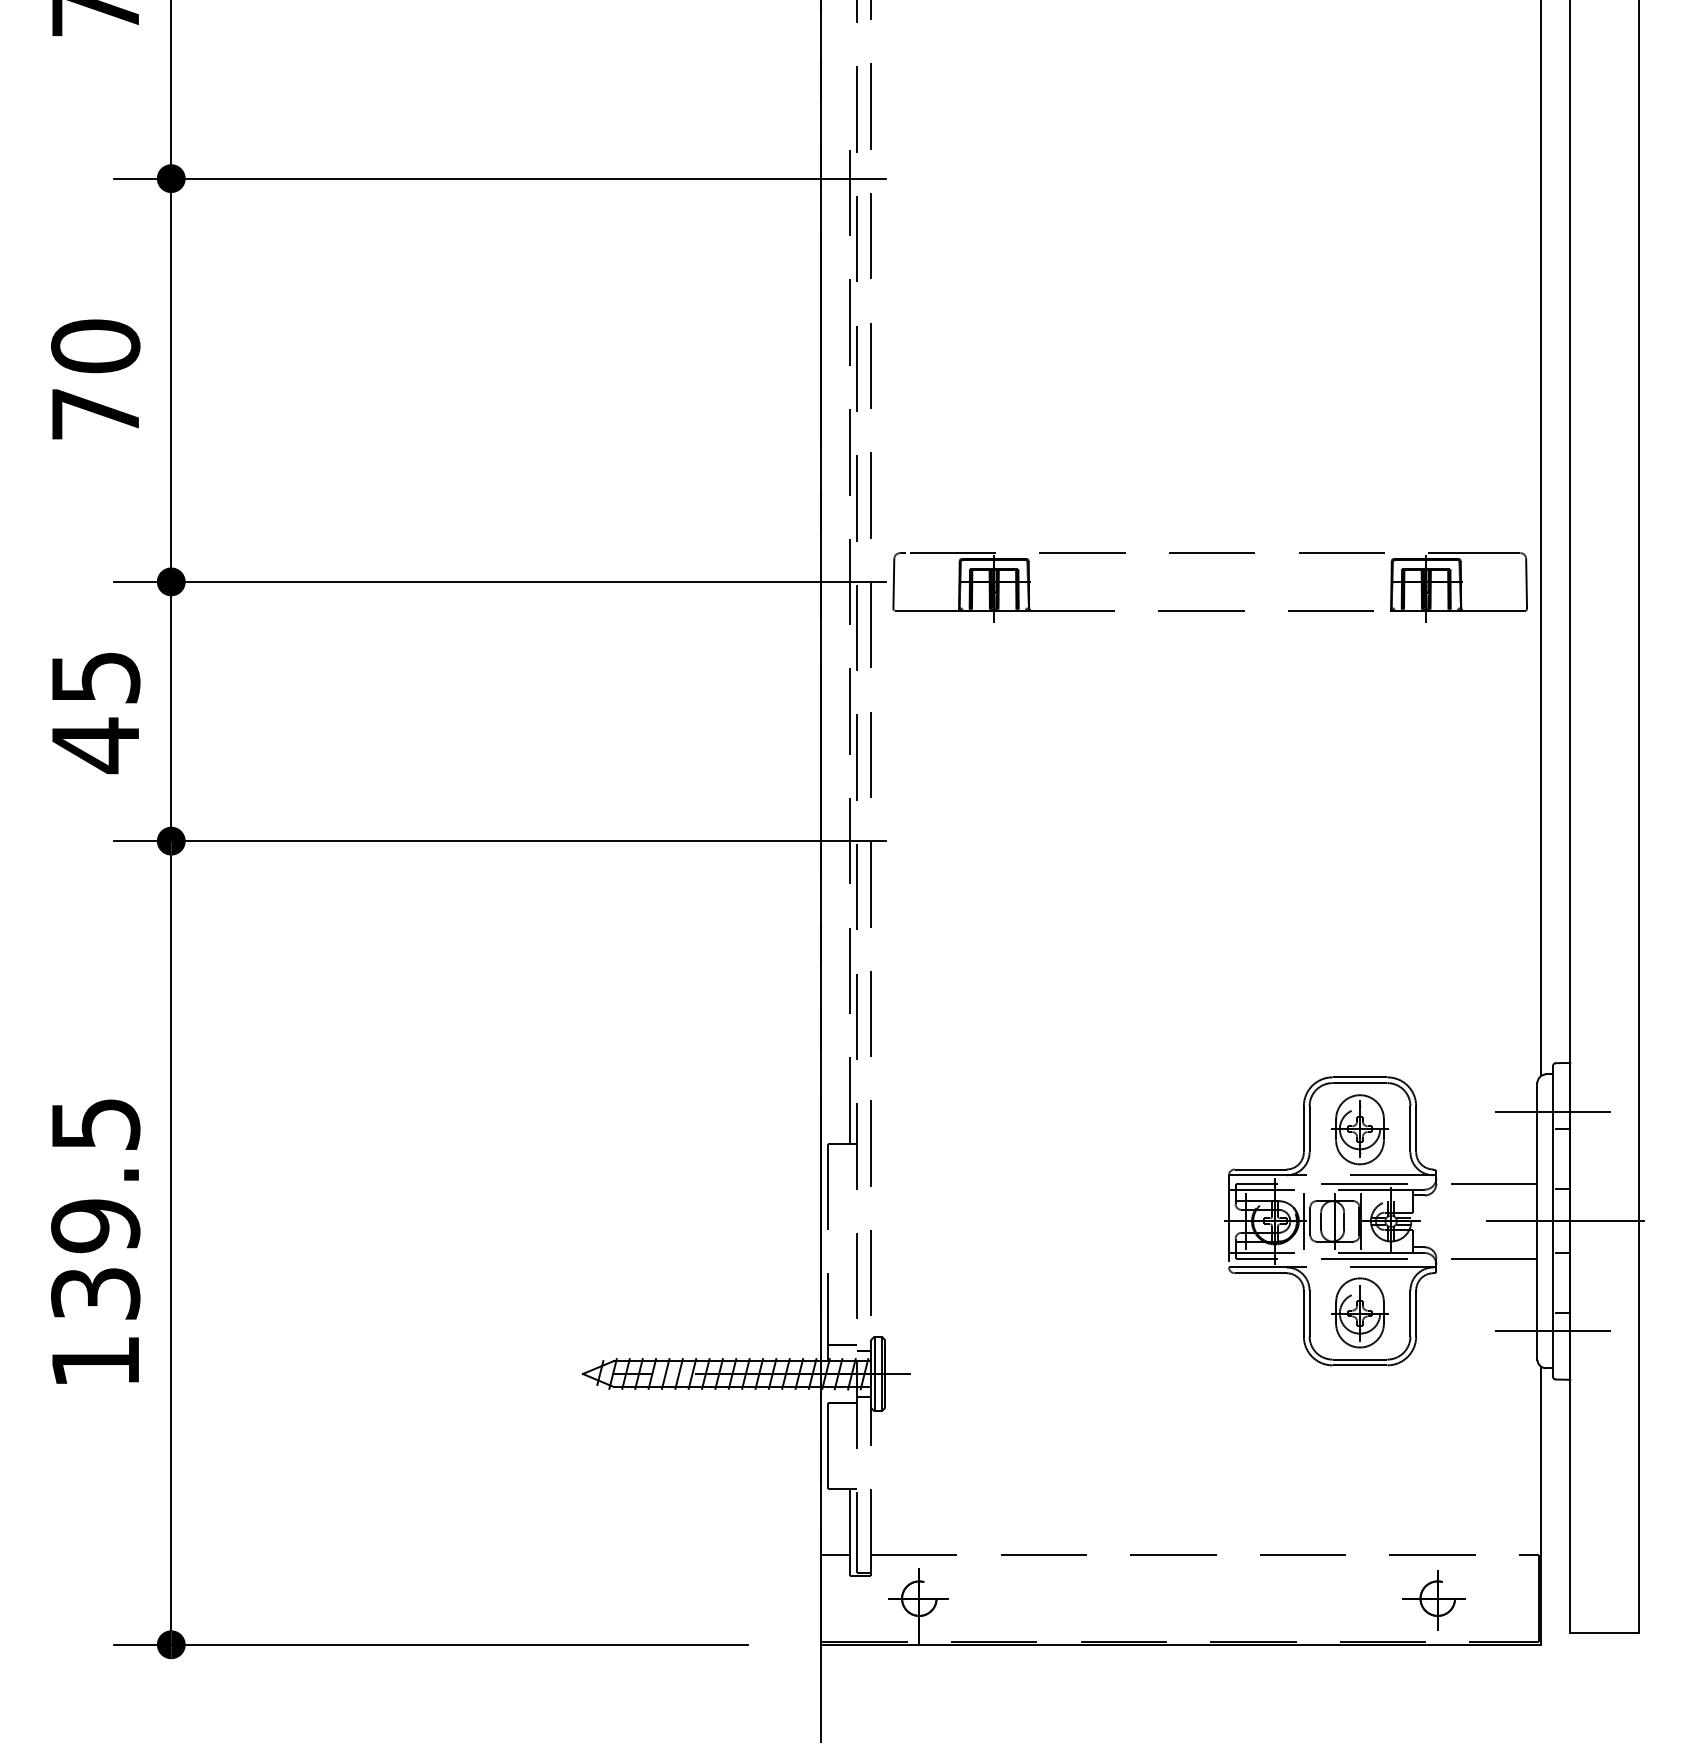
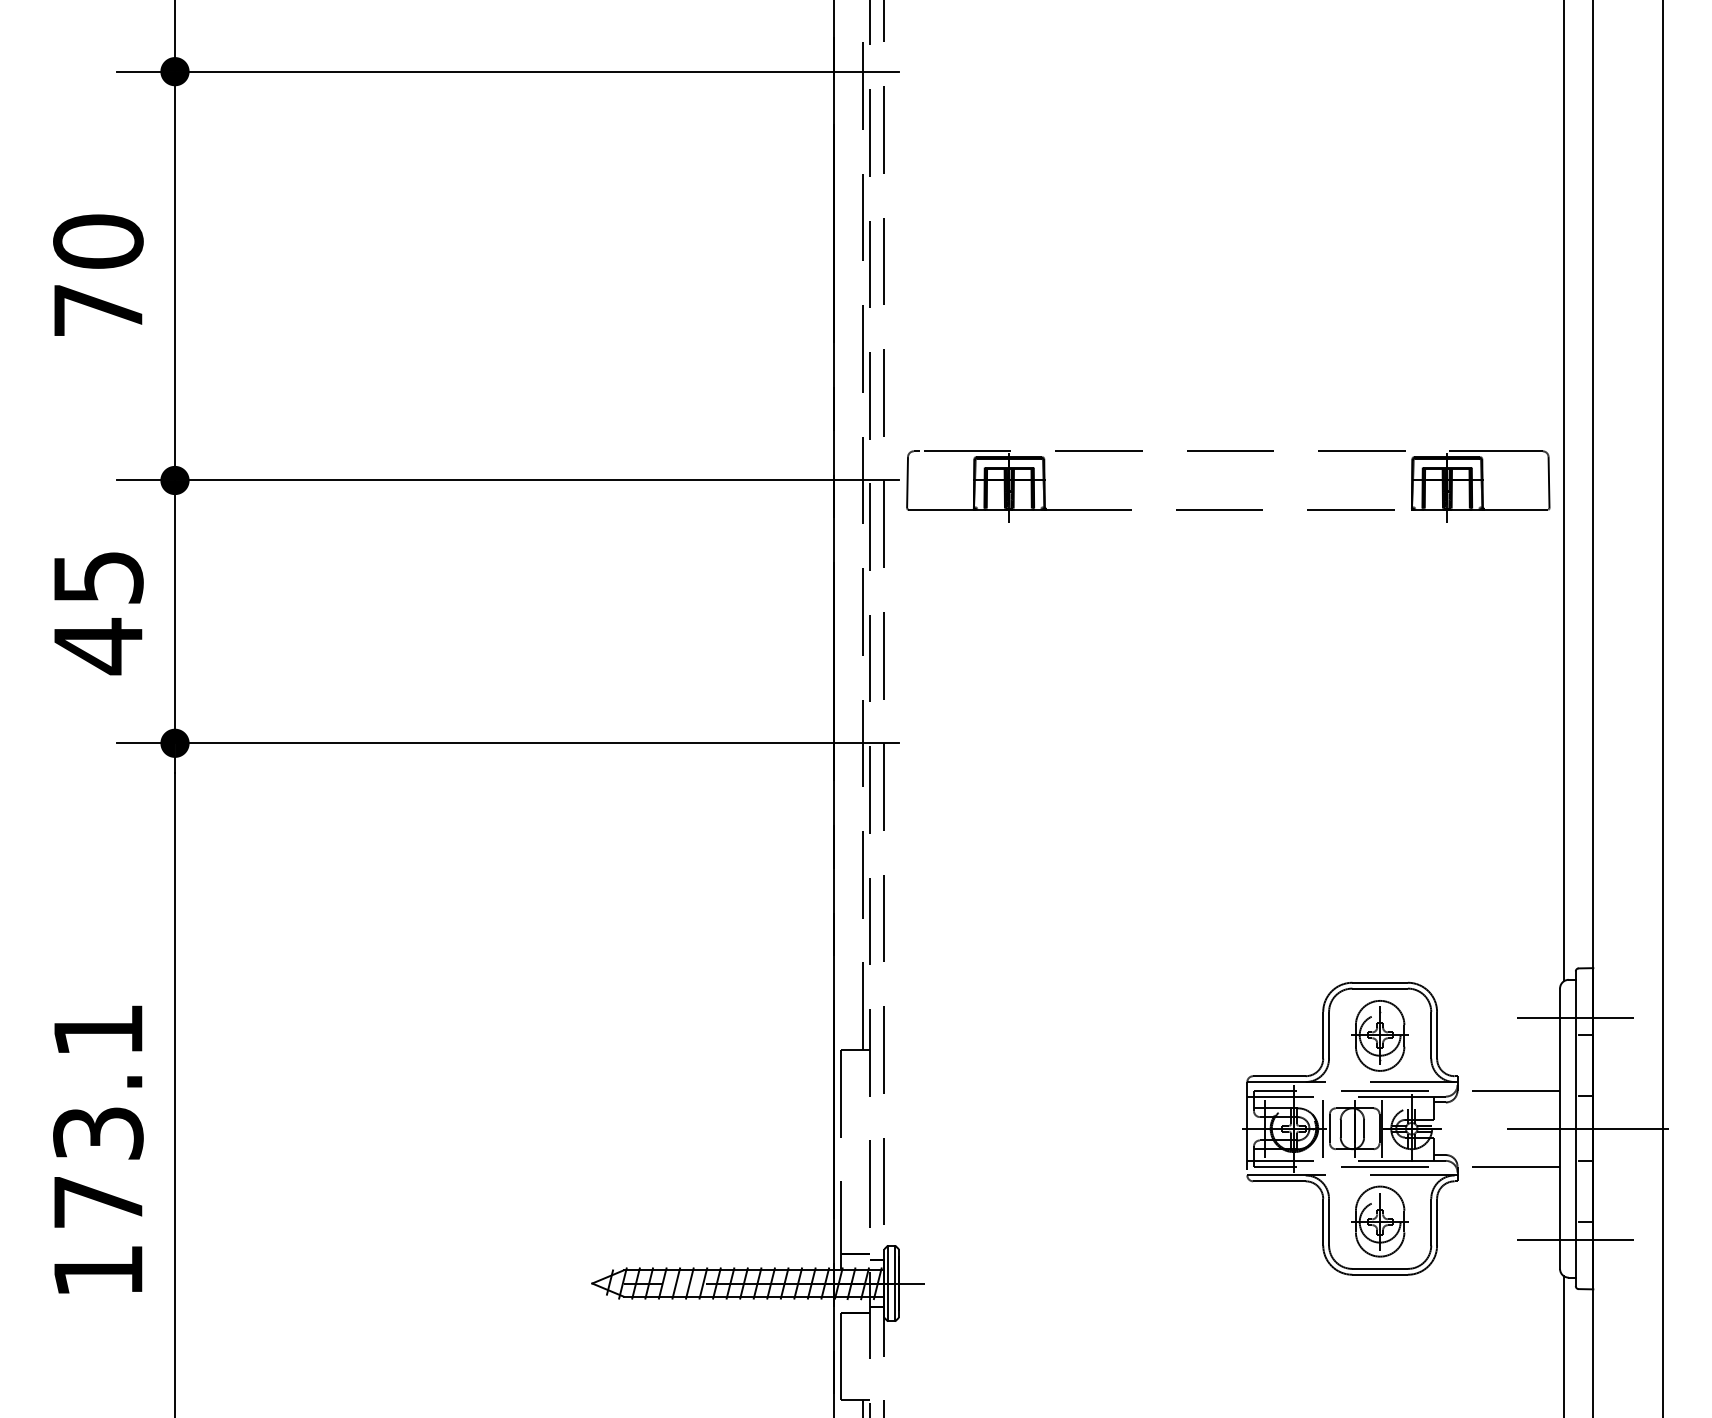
text: (95, 1209) -> (98, 1116), 139.5 -> 173.1

